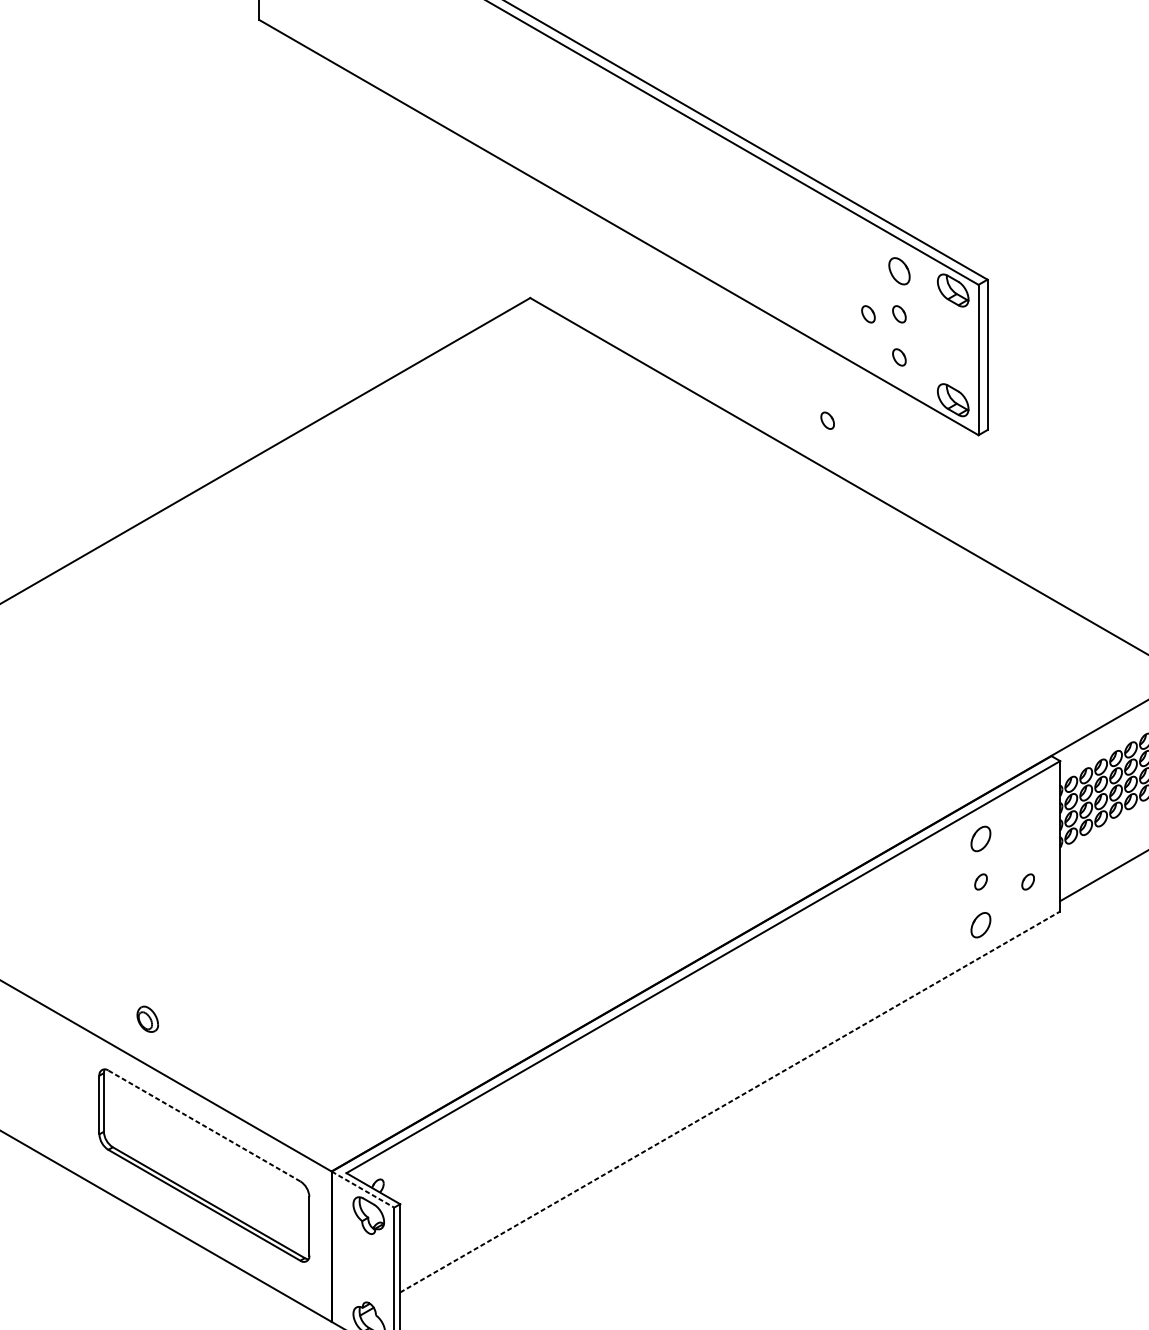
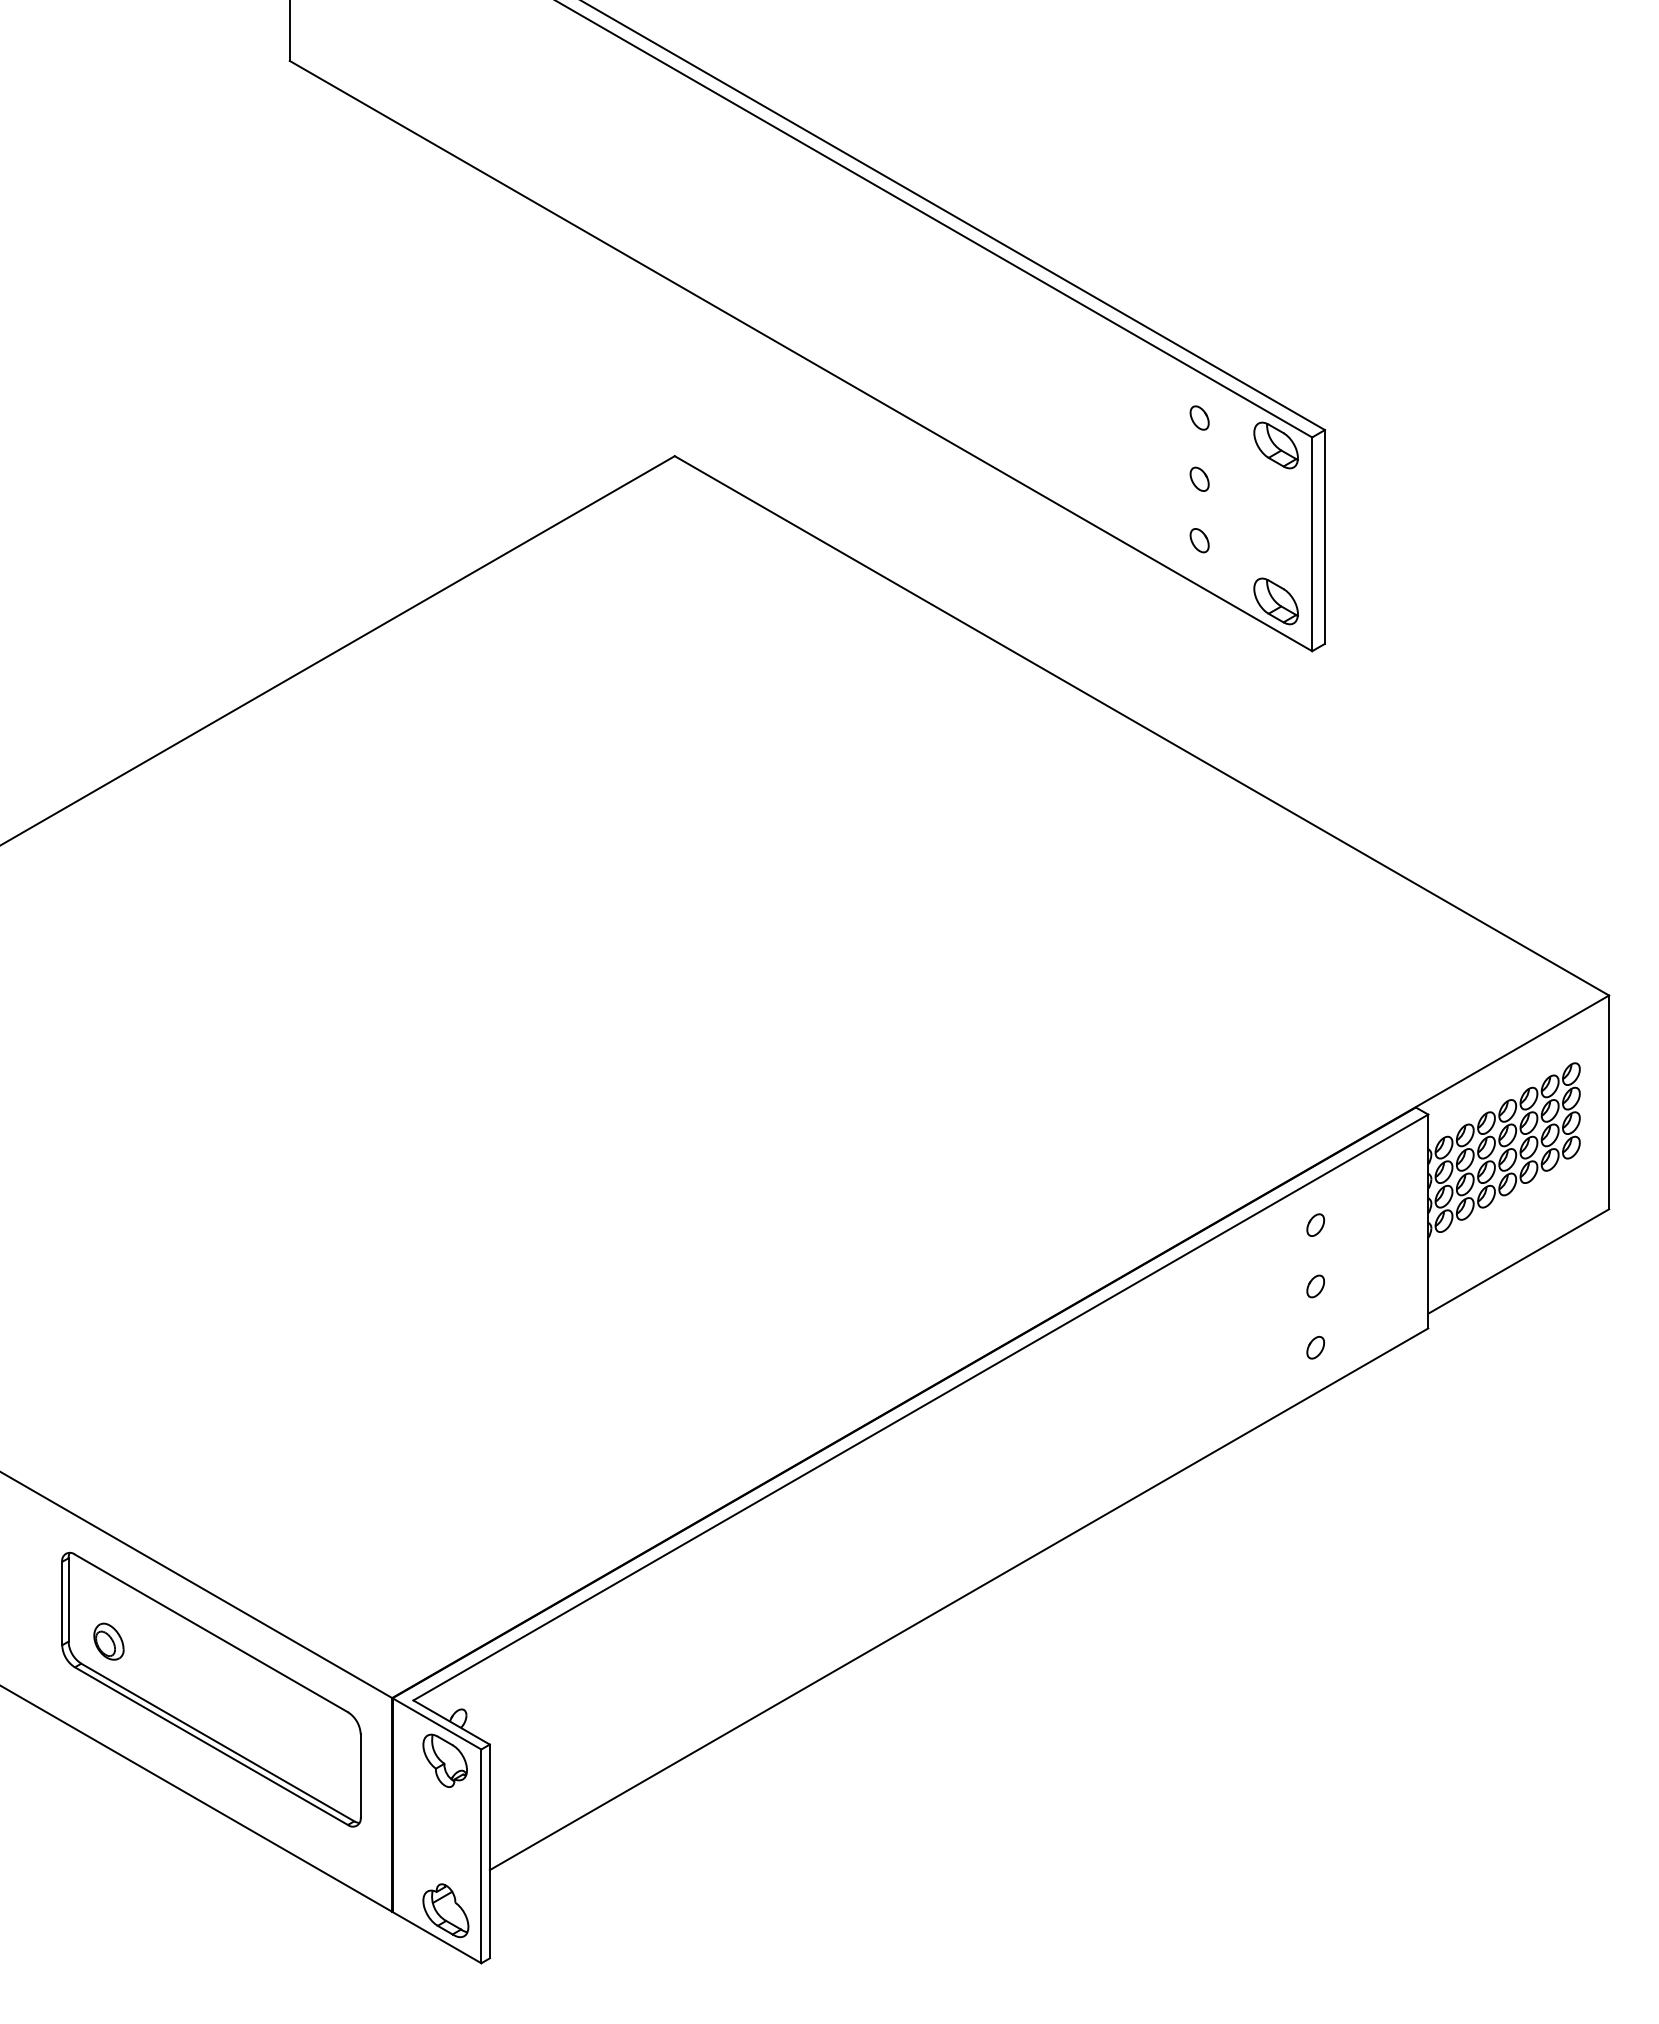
part: (899, 270) -> (1199, 417), size x0.62
part: (868, 313) -> (1155, 478), removed
part: (827, 420) -> (1097, 630), removed
part: (980, 838) -> (1315, 1224), size x0.62
part: (1028, 882) -> (1382, 1286), removed
part: (980, 924) -> (1315, 1347), size x0.62
part: (147, 1019) -> (108, 1641), moved
line: (730, 1102) -> (959, 1599), dashed -> solid
line: (204, 1126) -> (211, 1633), dashed -> solid
line: (363, 1190) -> (437, 1724), dashed -> solid

